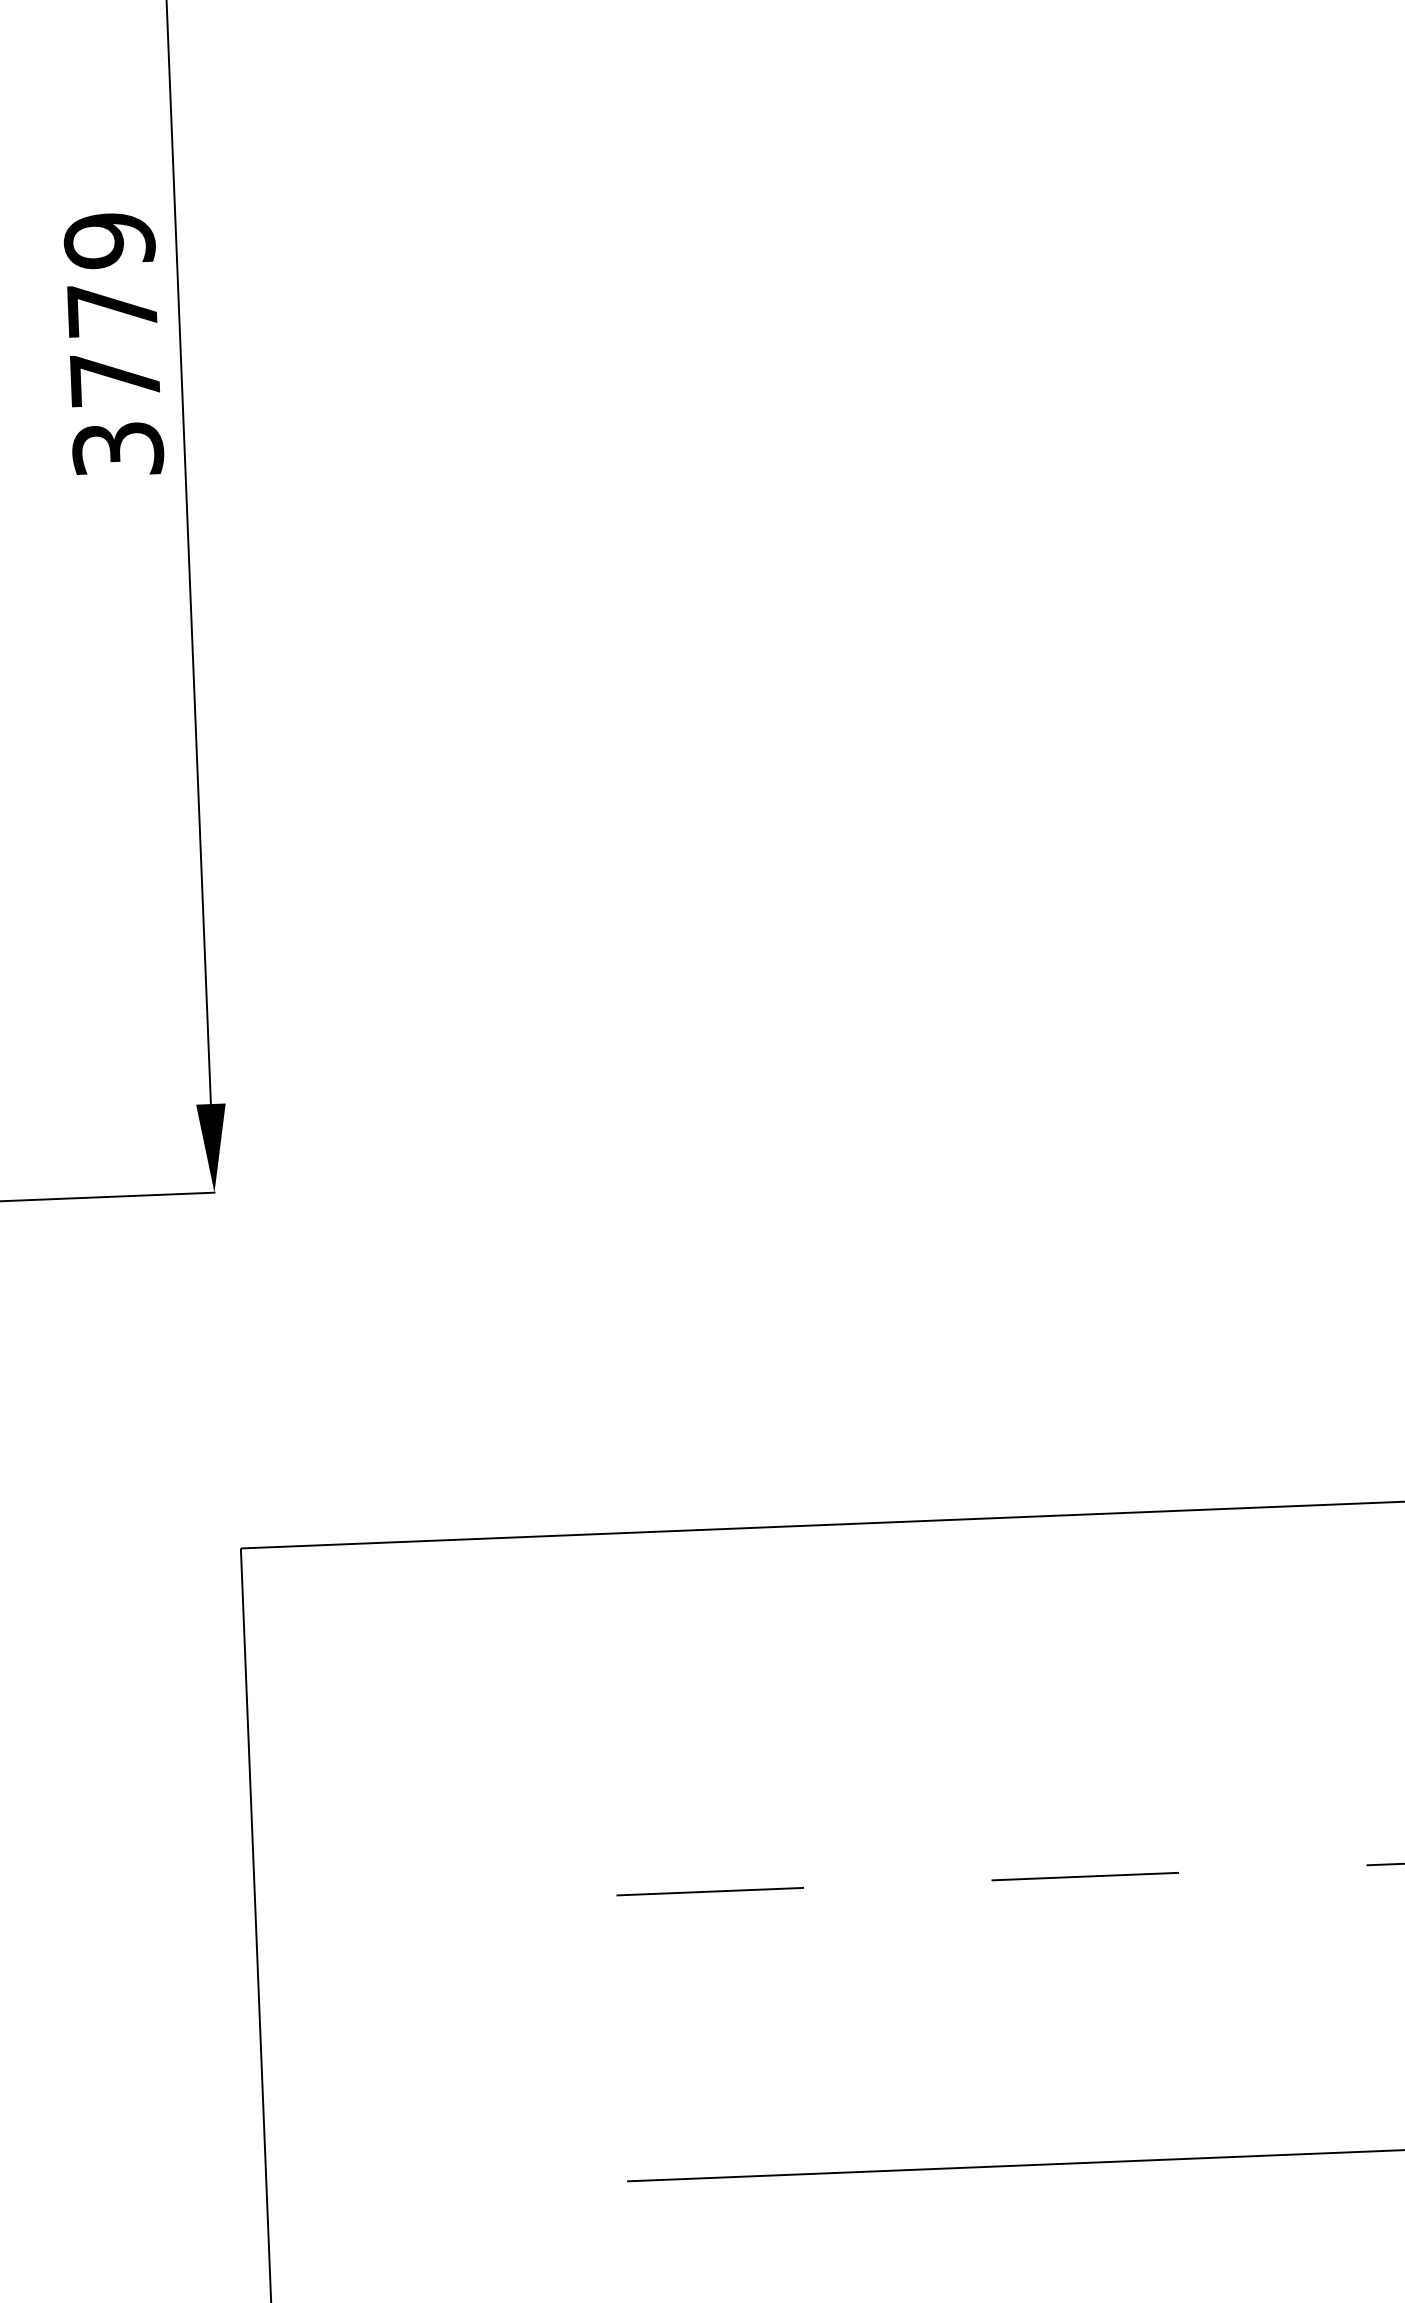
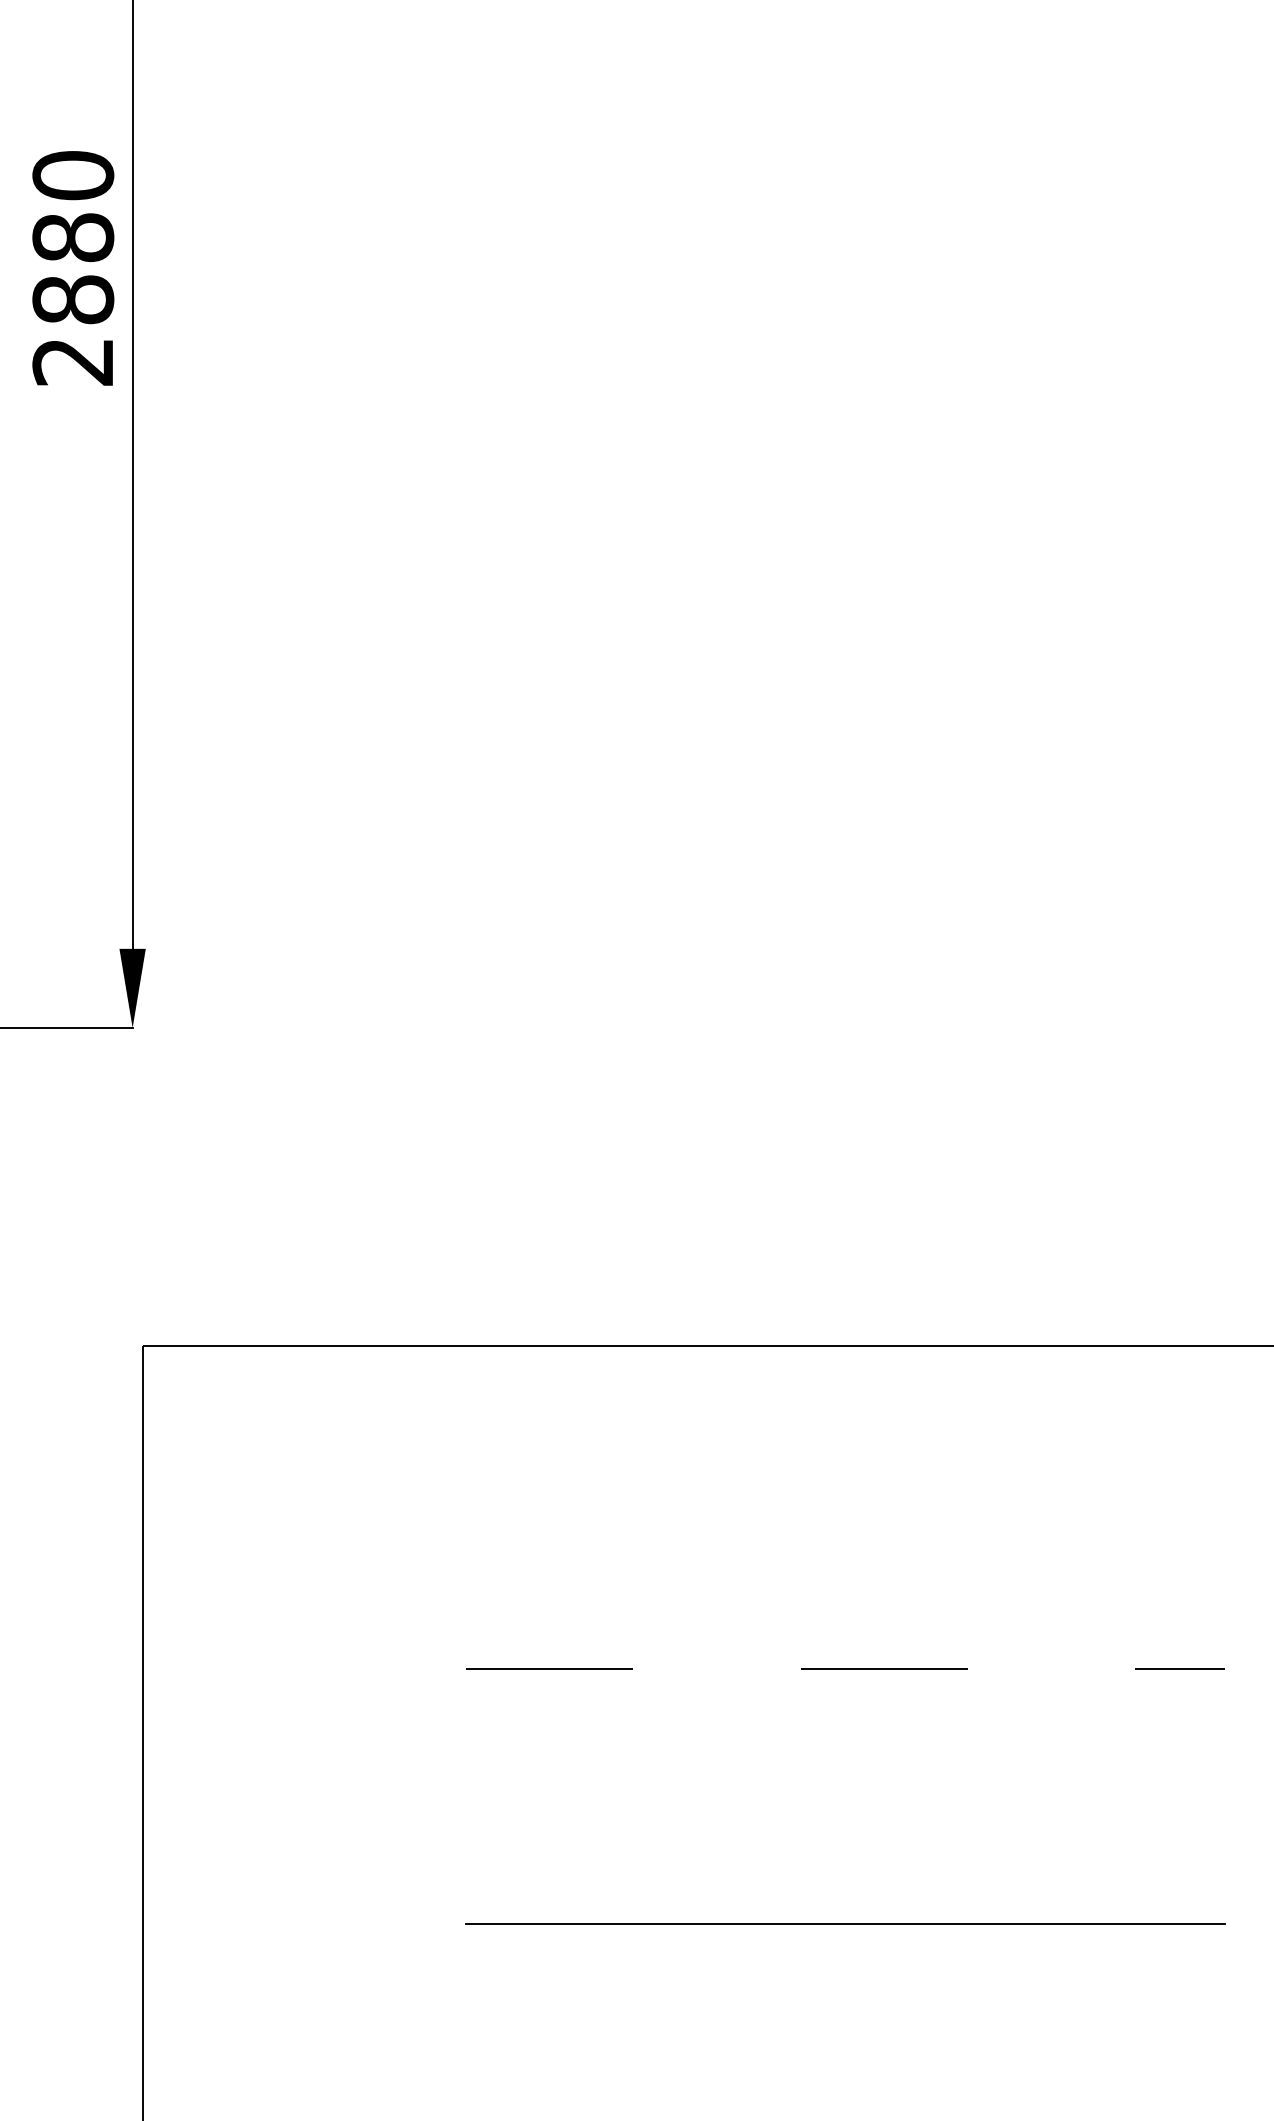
text: (114, 344) -> (73, 268), 3779 -> 2880

